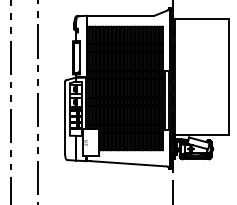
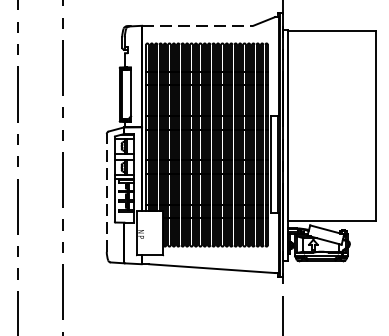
line: (120, 15) -> (197, 25), solid -> dashed
line: (65, 117) -> (107, 192), solid -> dashed

